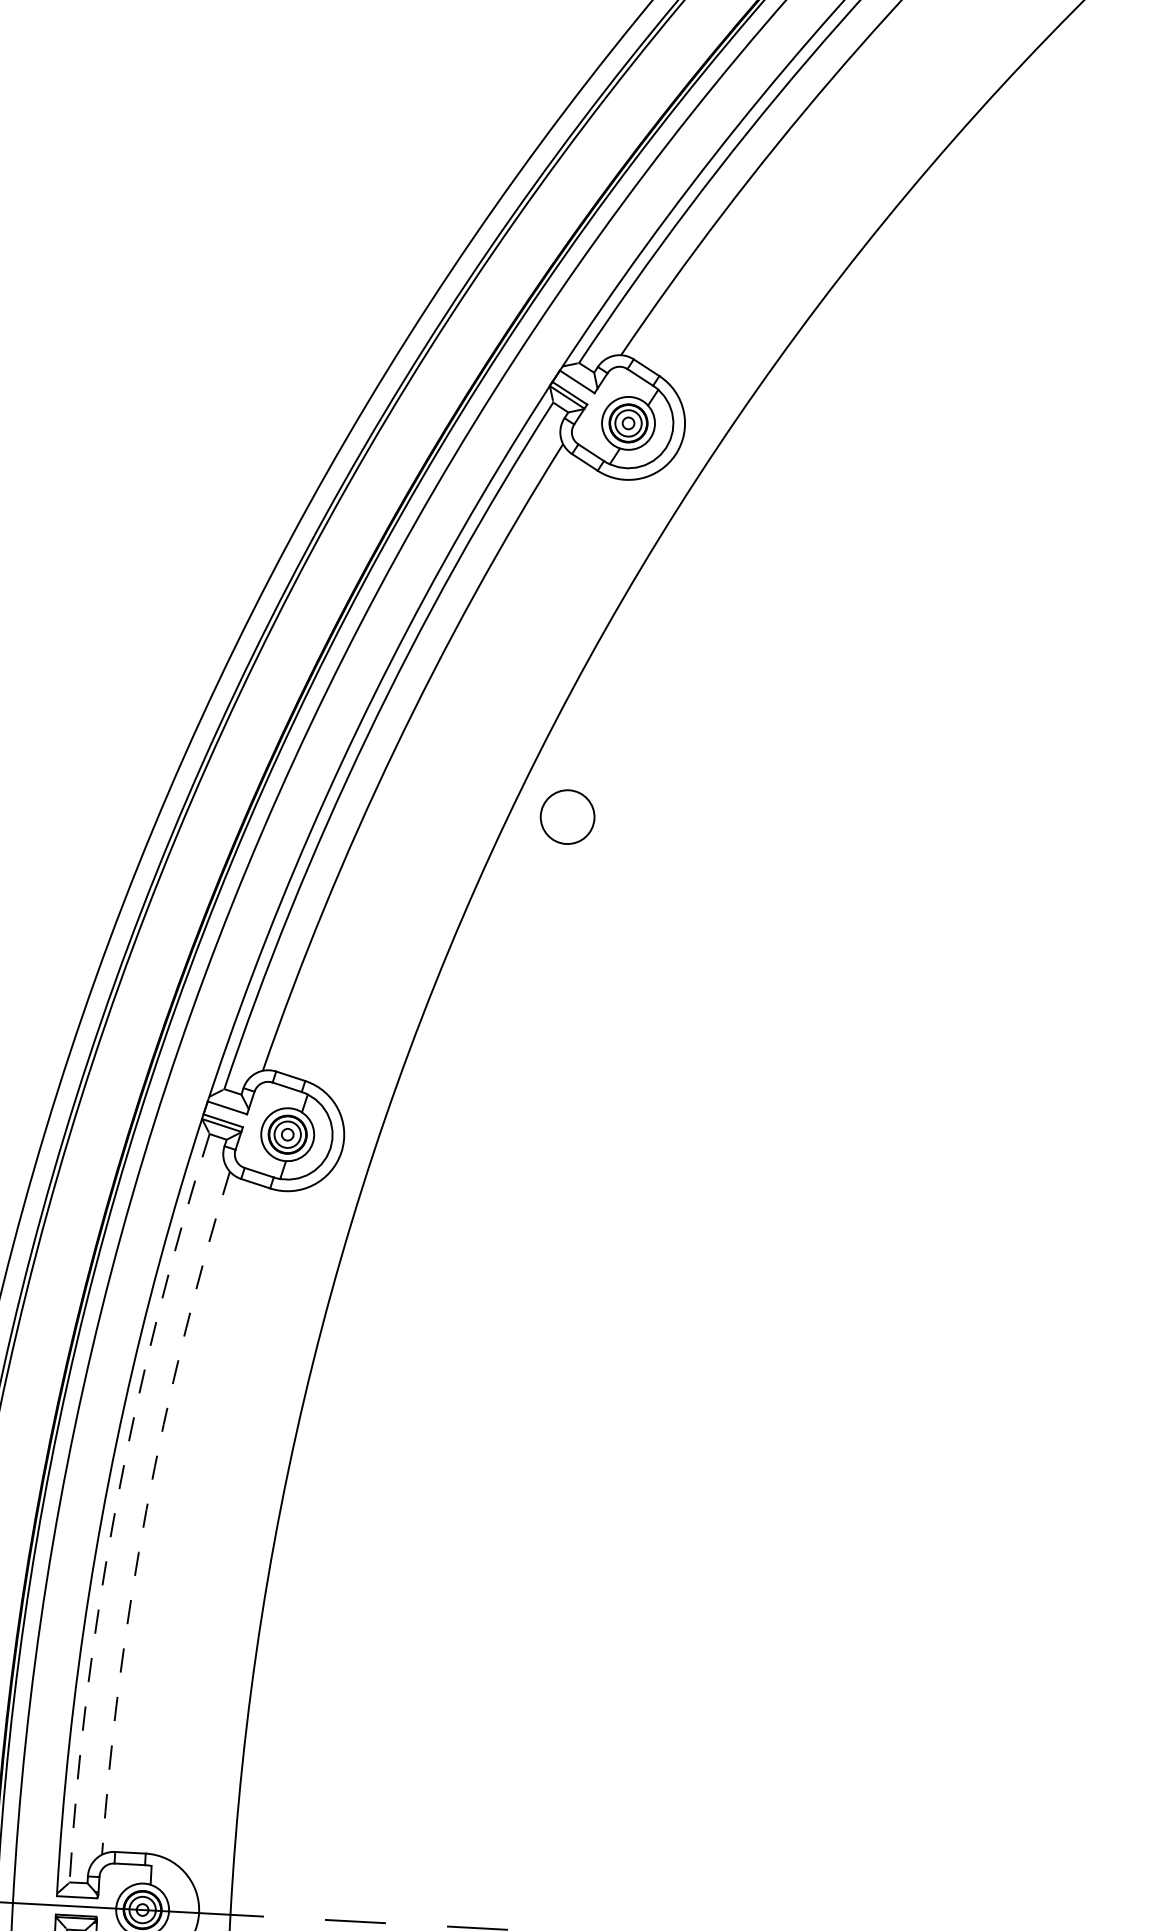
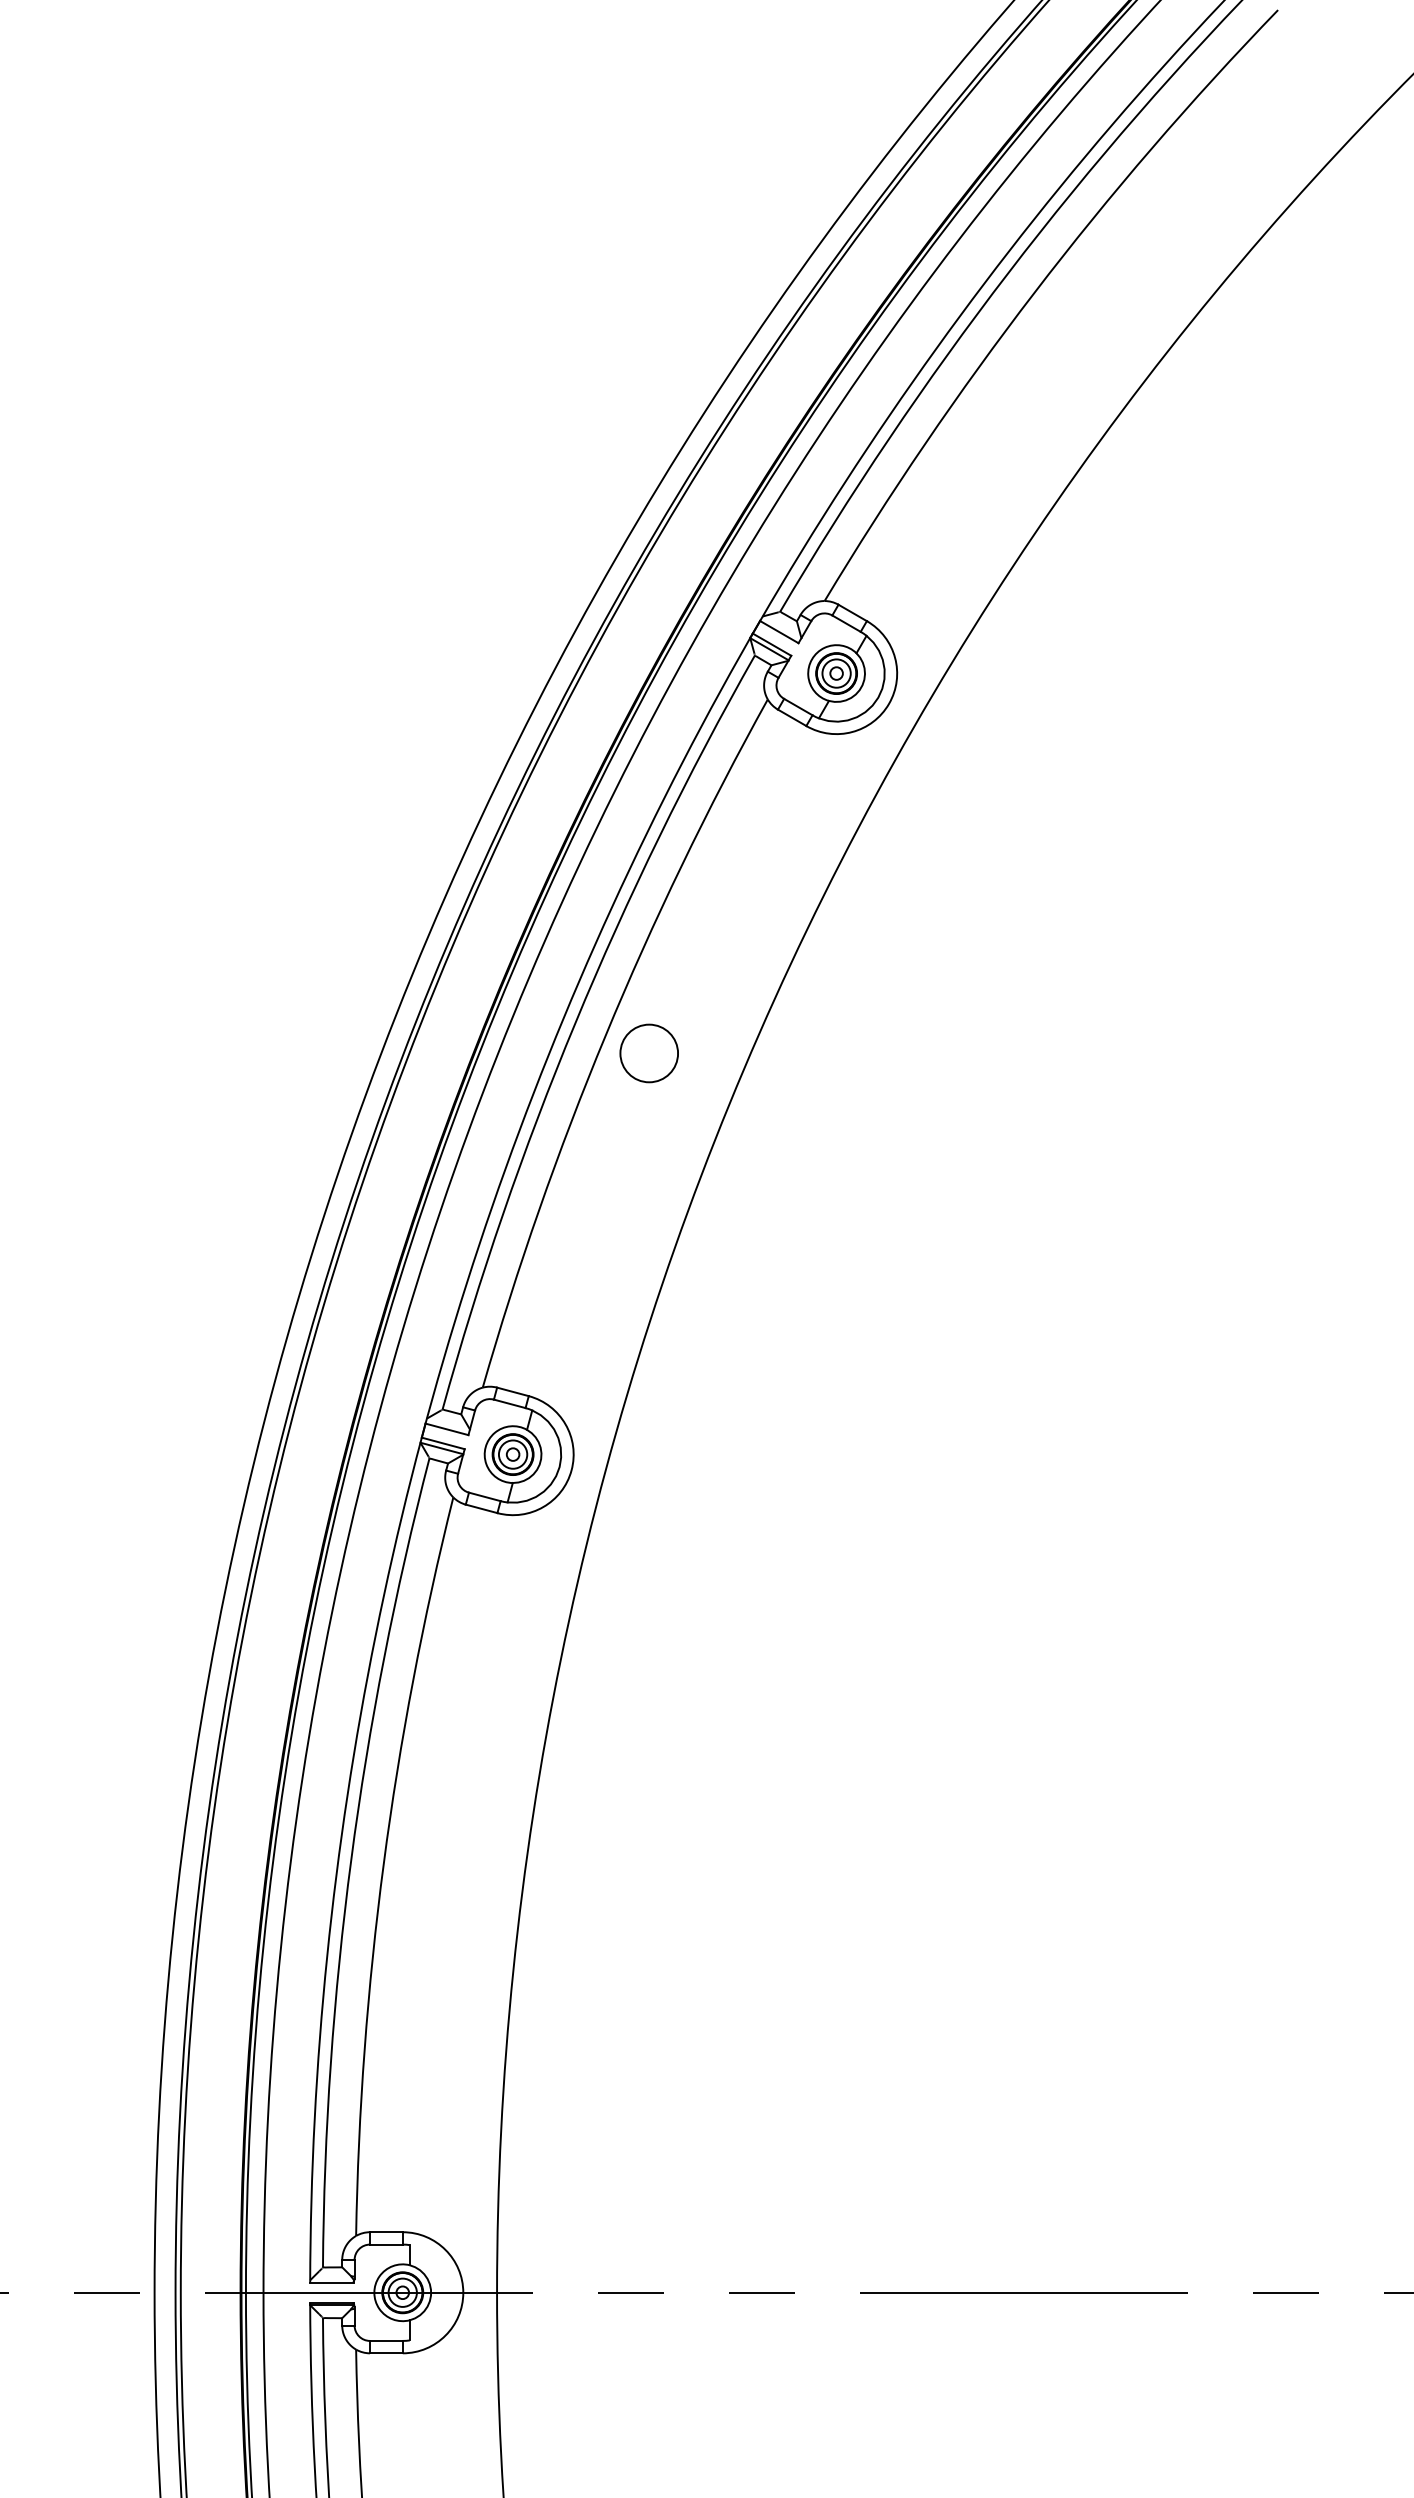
circle: (566, 817) -> (648, 1053), moved
arc: (116, 1503) -> (351, 1859), dashed -> solid
arc: (146, 1509) -> (383, 1863), dashed -> solid

